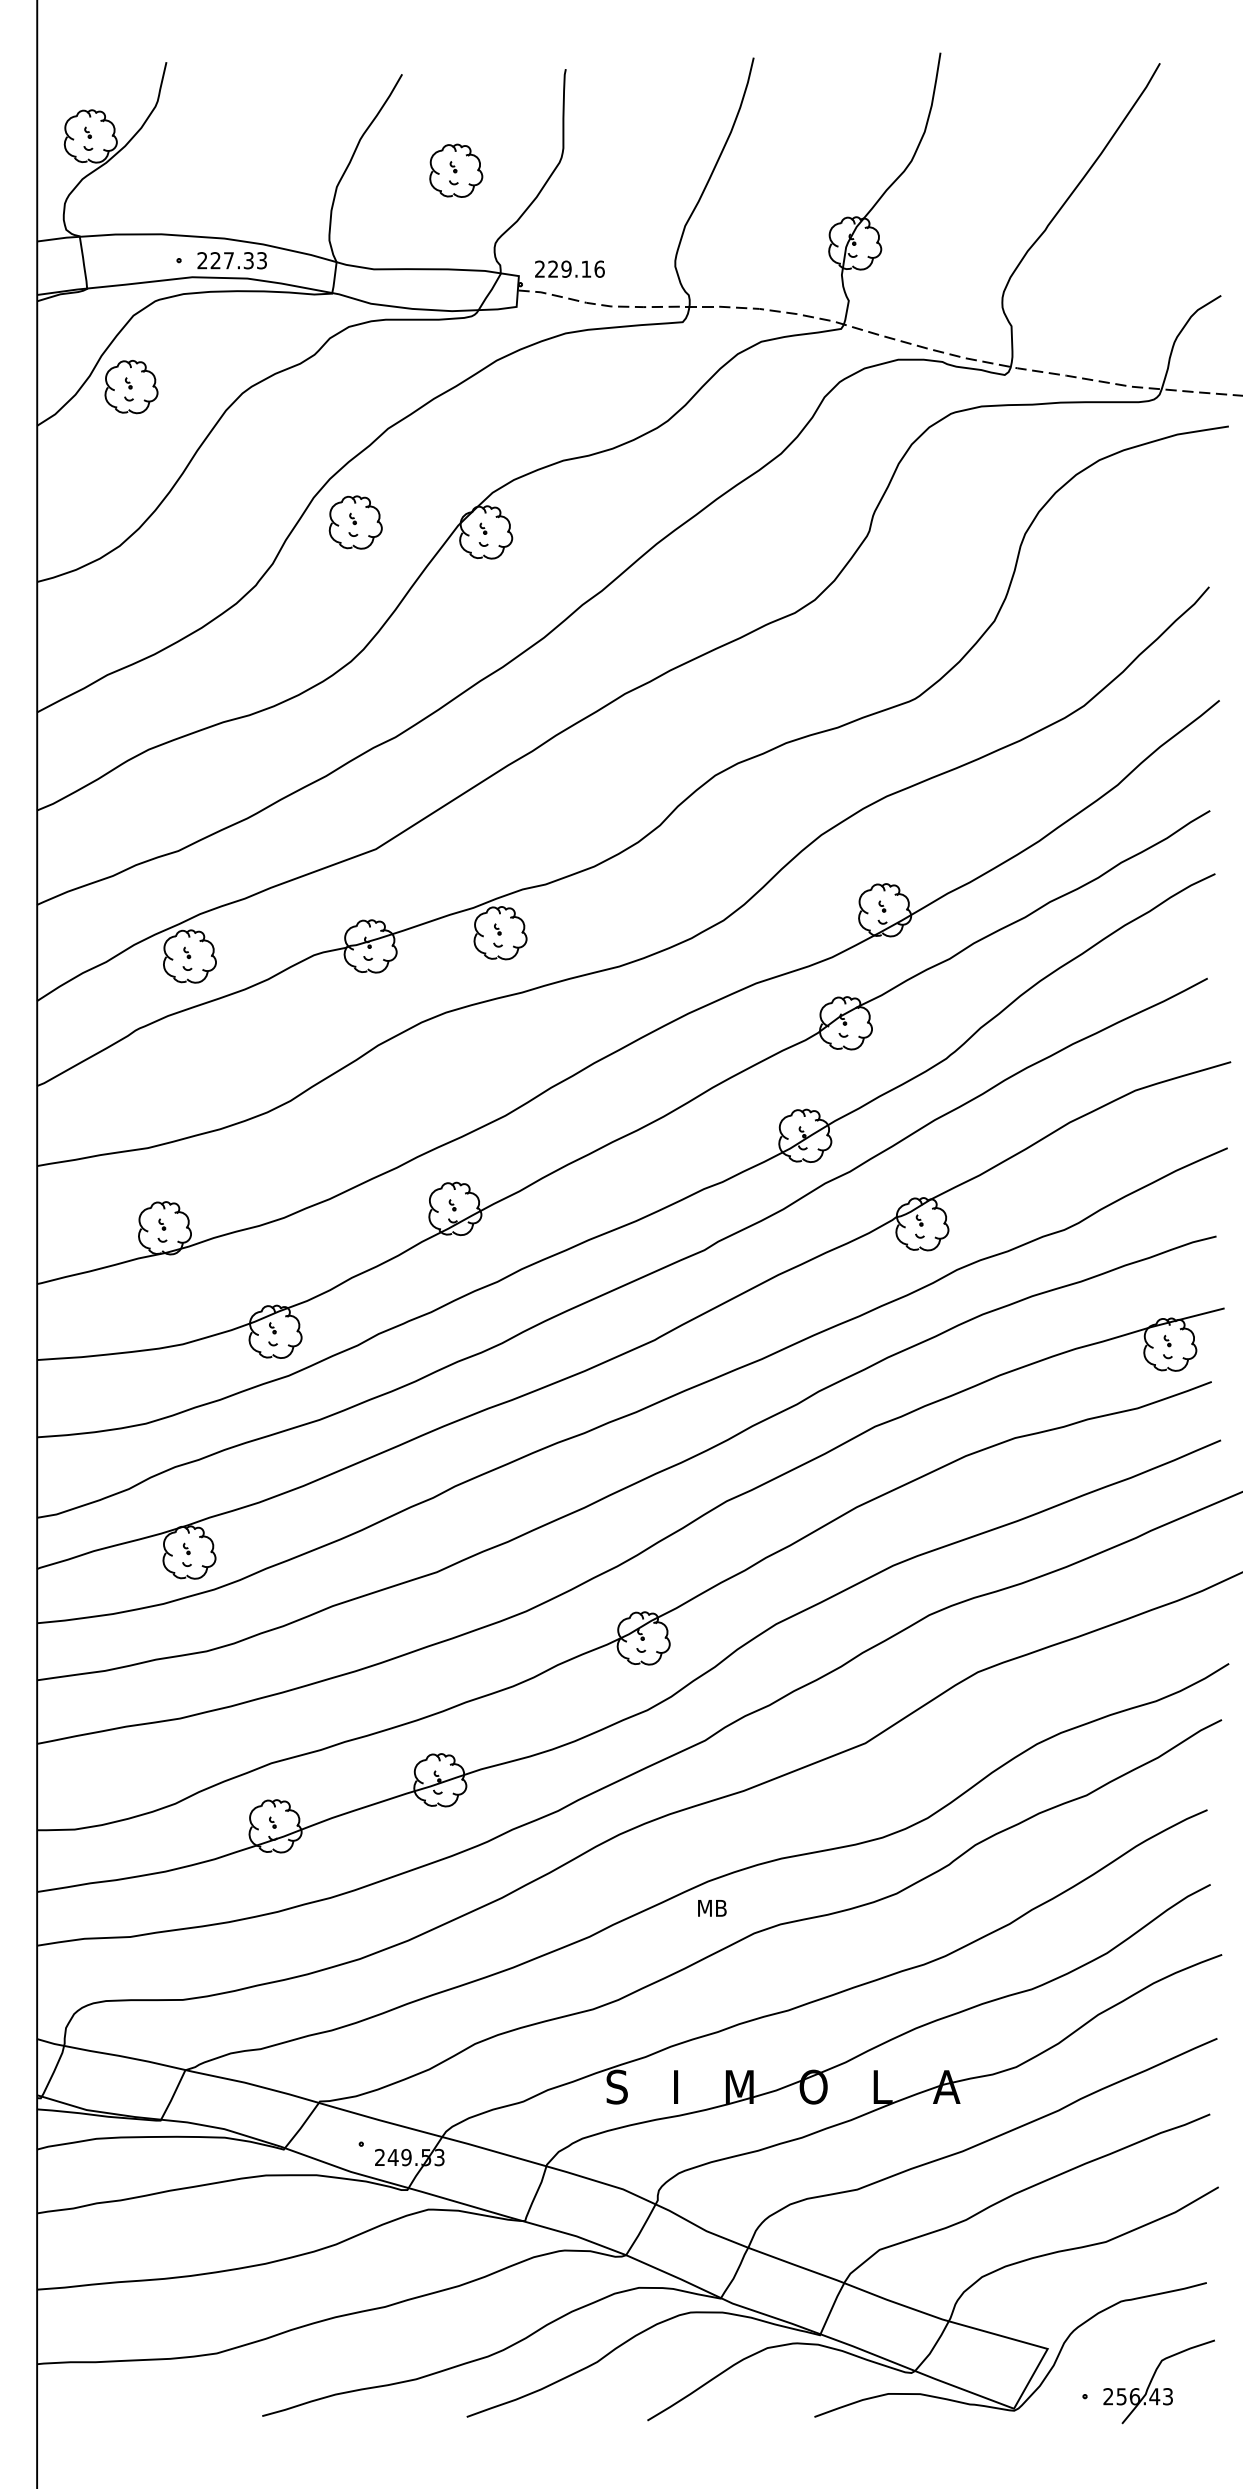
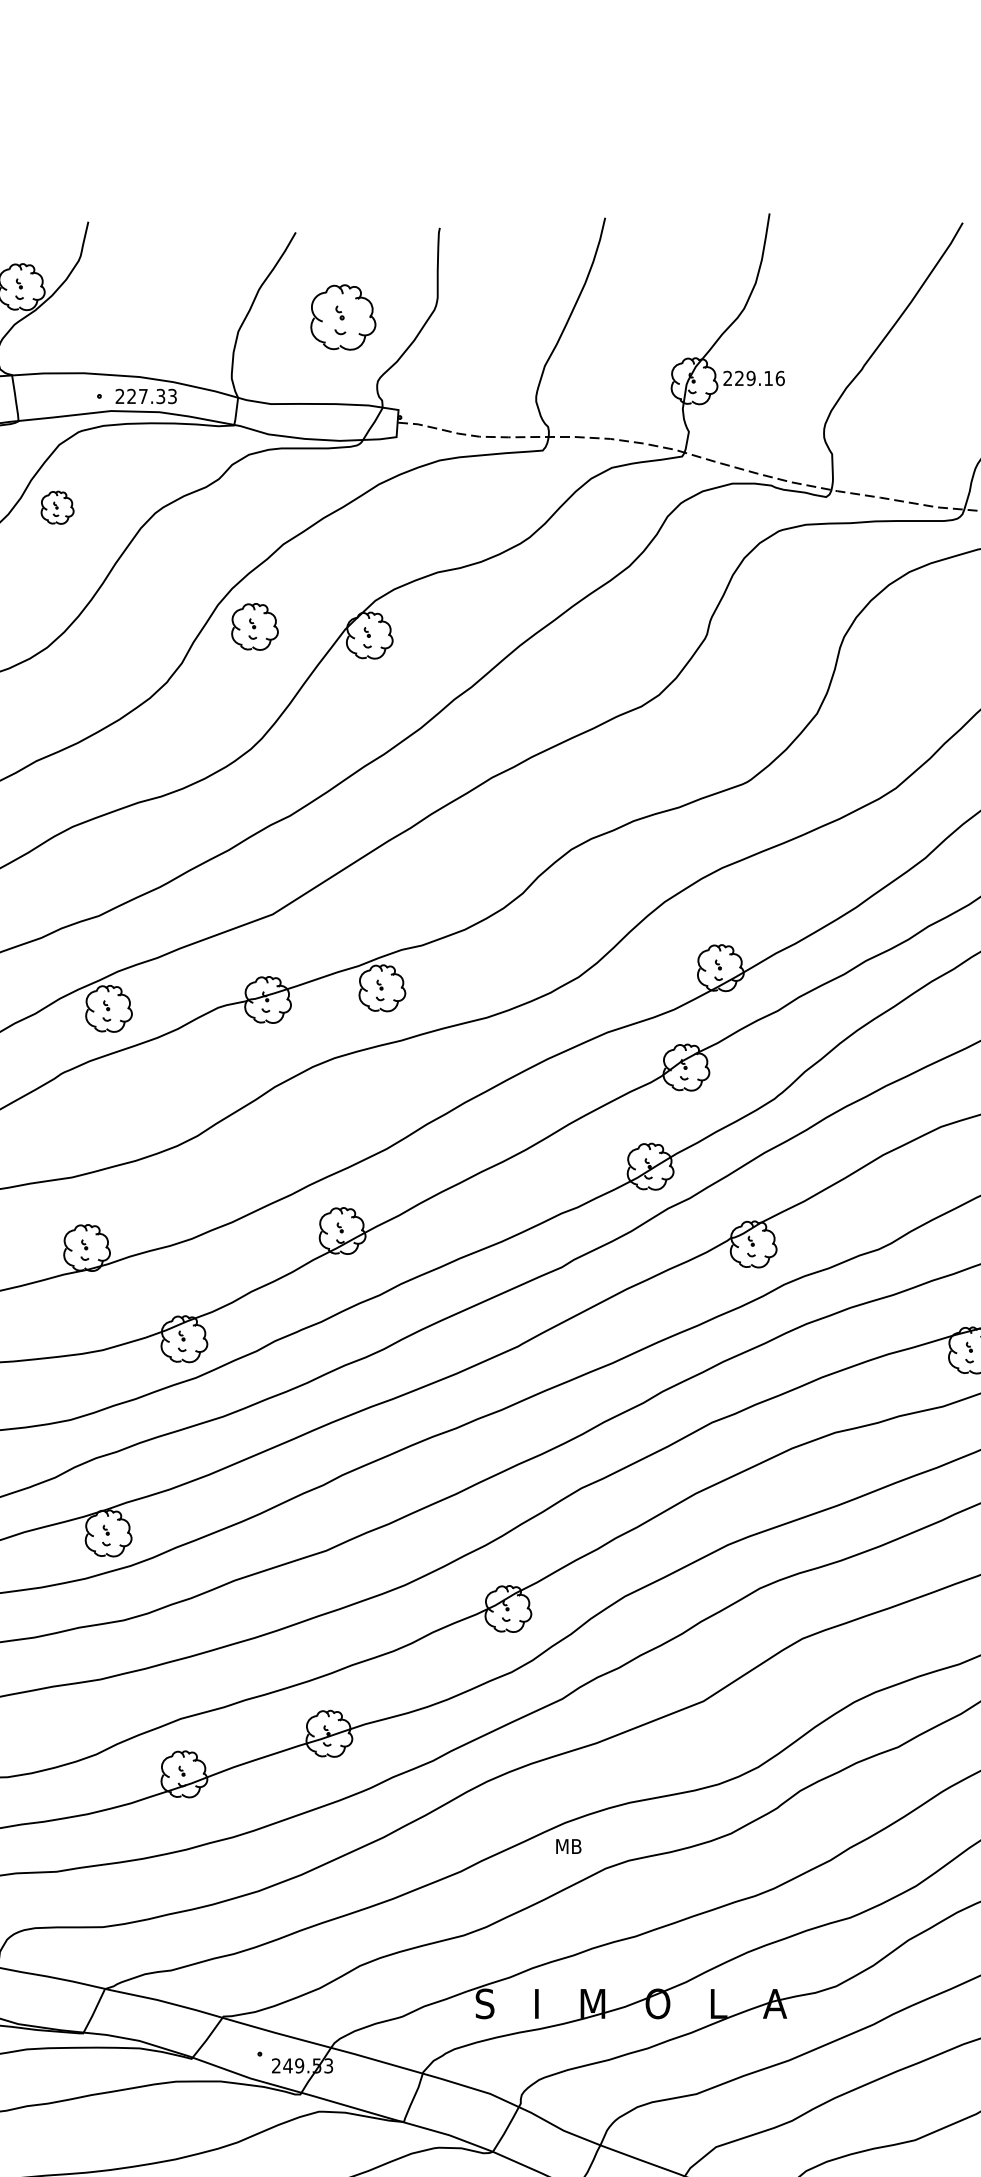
part: (456, 170) -> (343, 317), size x1.4
text: (569, 268) -> (753, 377), moved
part: (131, 387) -> (57, 508), size x0.7

